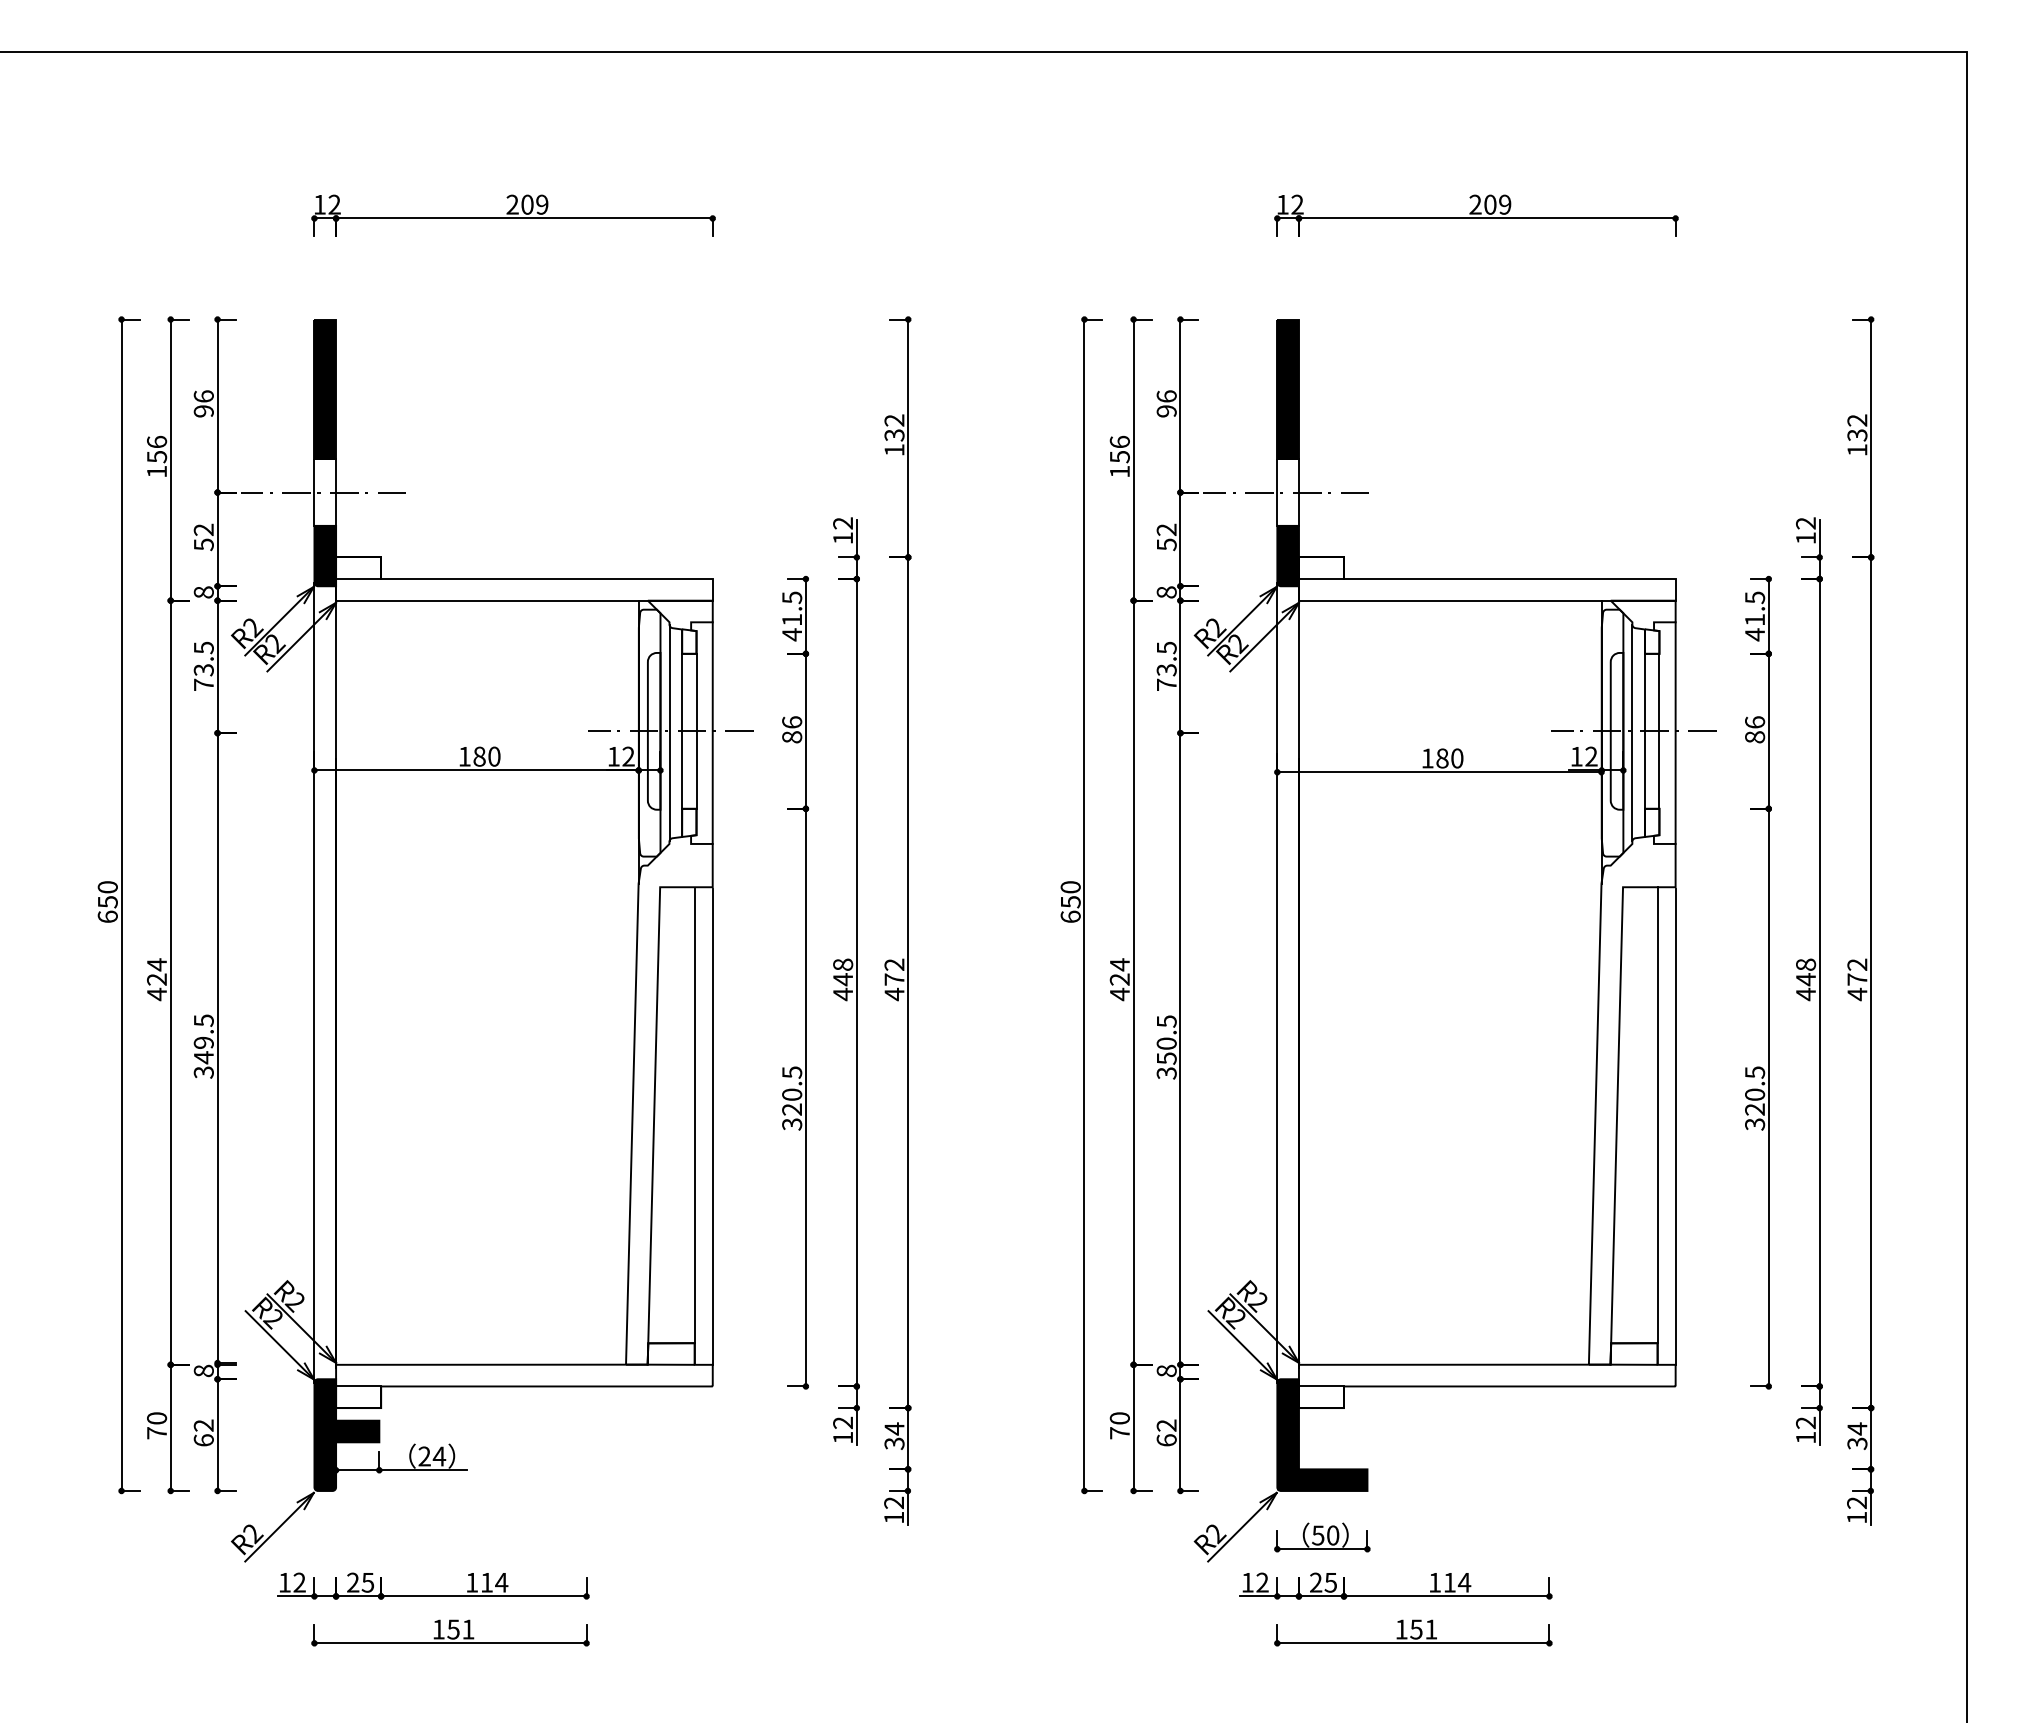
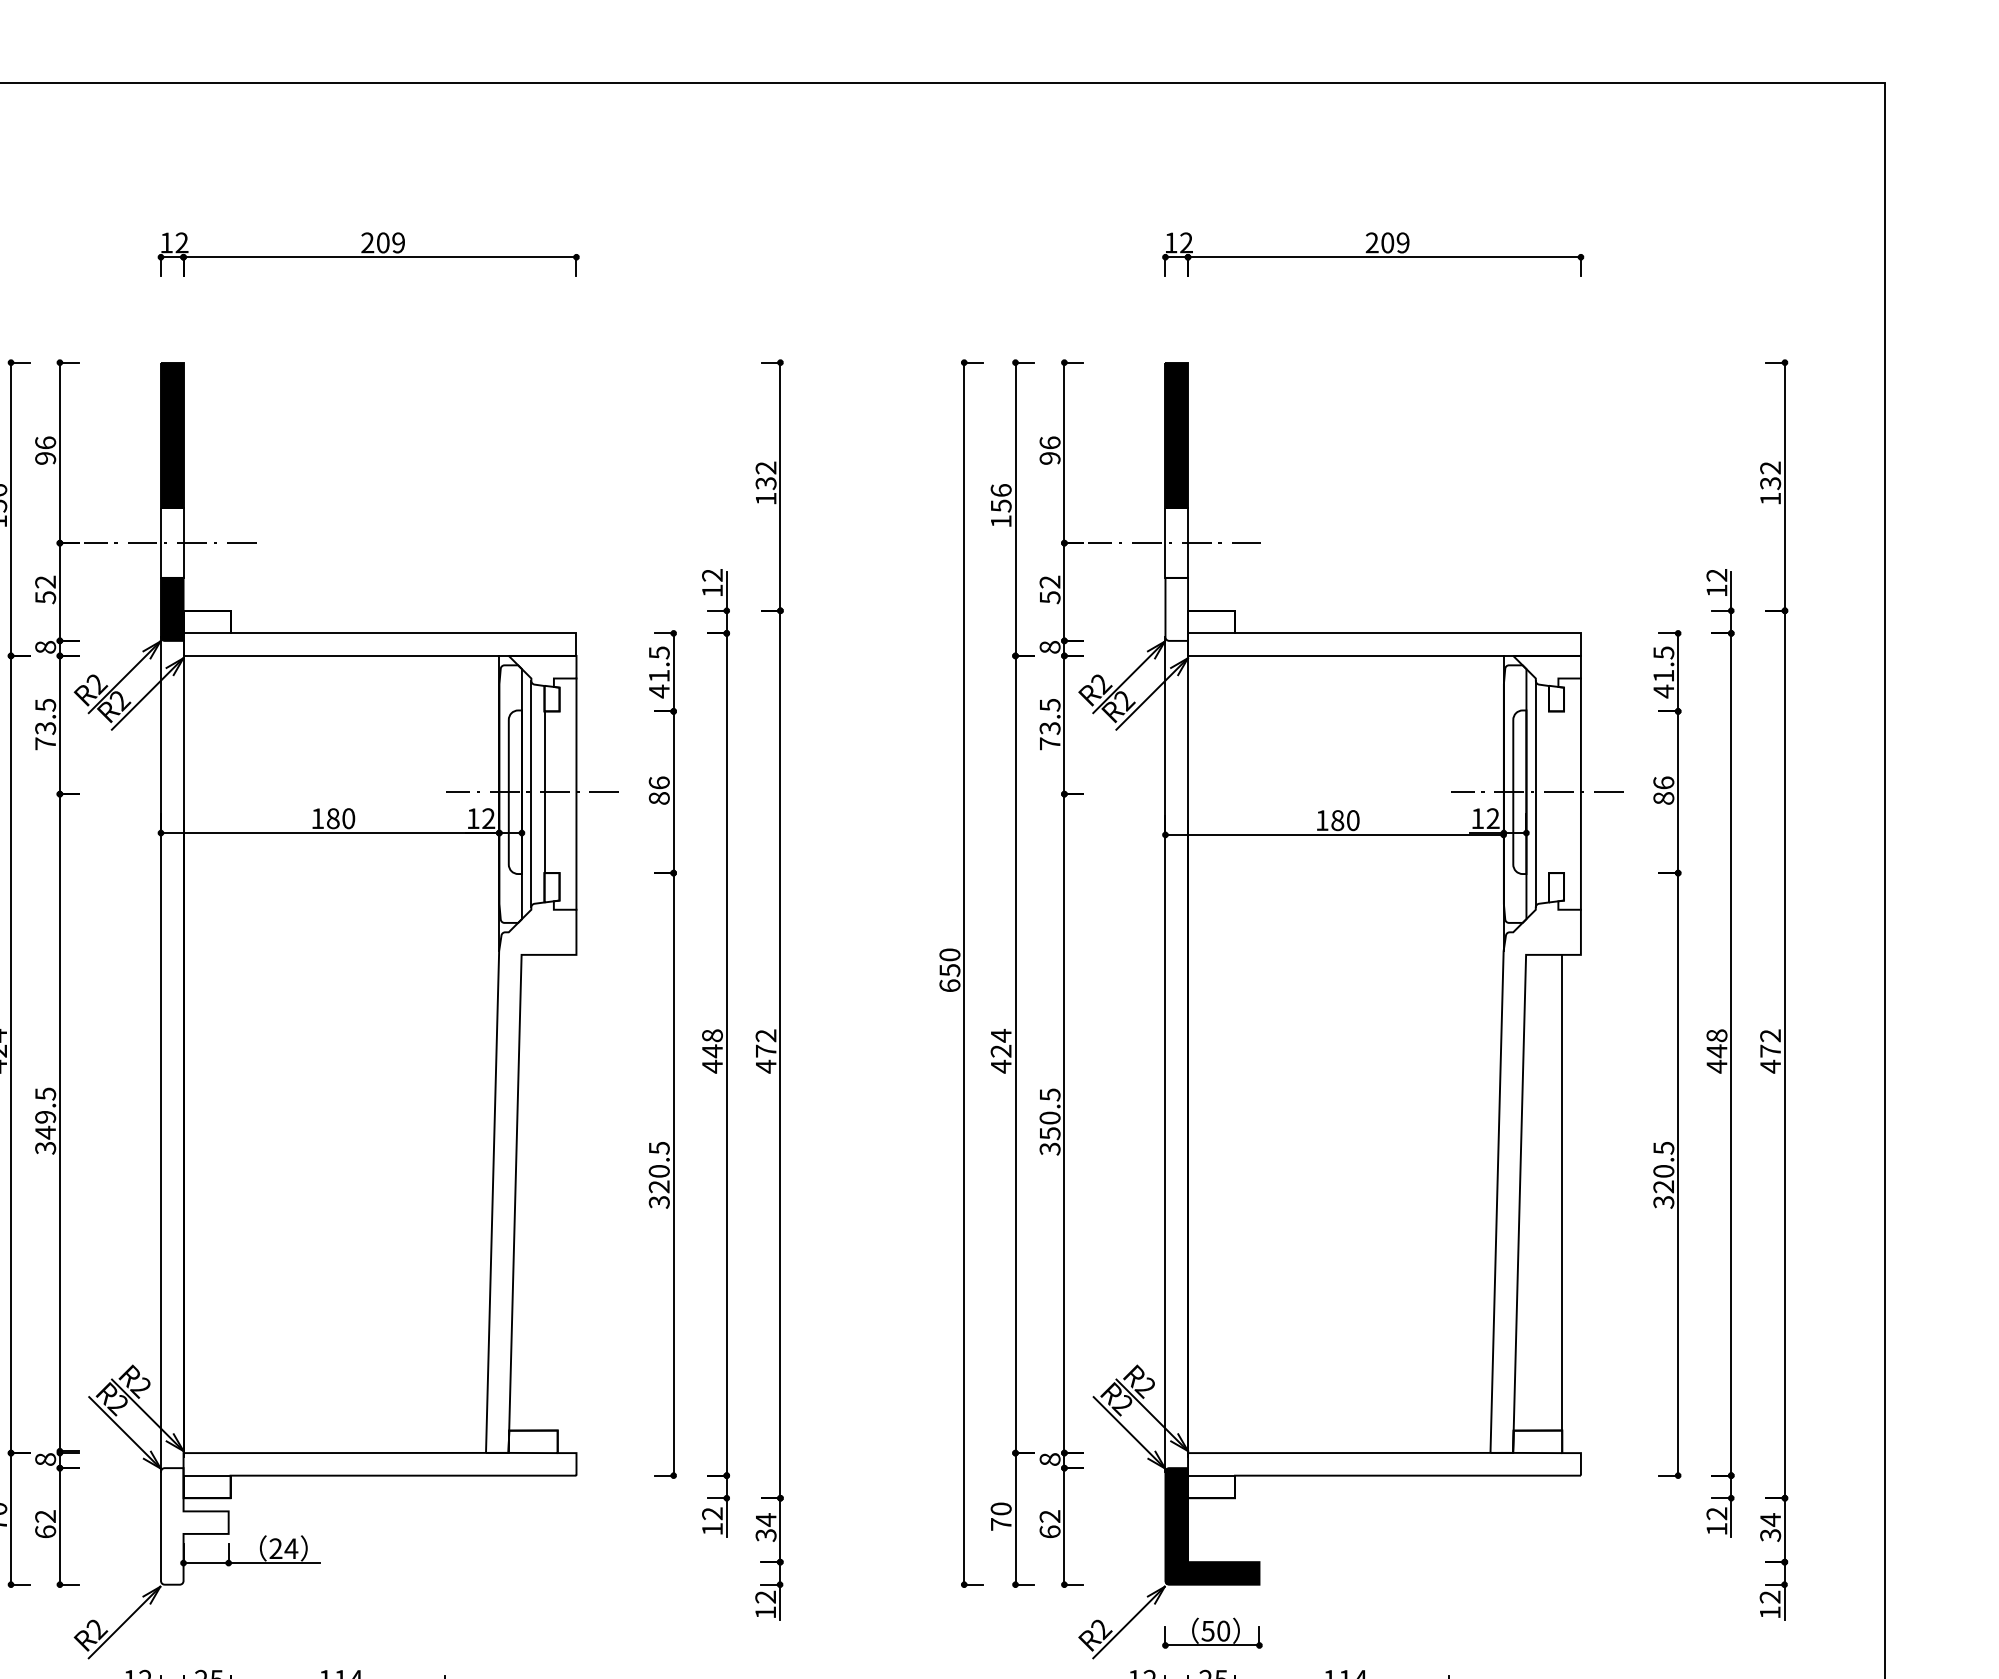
fill: (1287, 555) -> (1176, 608), removed
line: (696, 730) -> (559, 791), removed
line: (1645, 730) -> (1549, 791), removed
line: (1659, 730) -> (1564, 791), removed
line: (694, 1116) -> (557, 1194), removed
line: (712, 1126) -> (576, 1204), removed
line: (1675, 1126) -> (1580, 1204), removed
fill: (346, 1434) -> (194, 1525), removed

